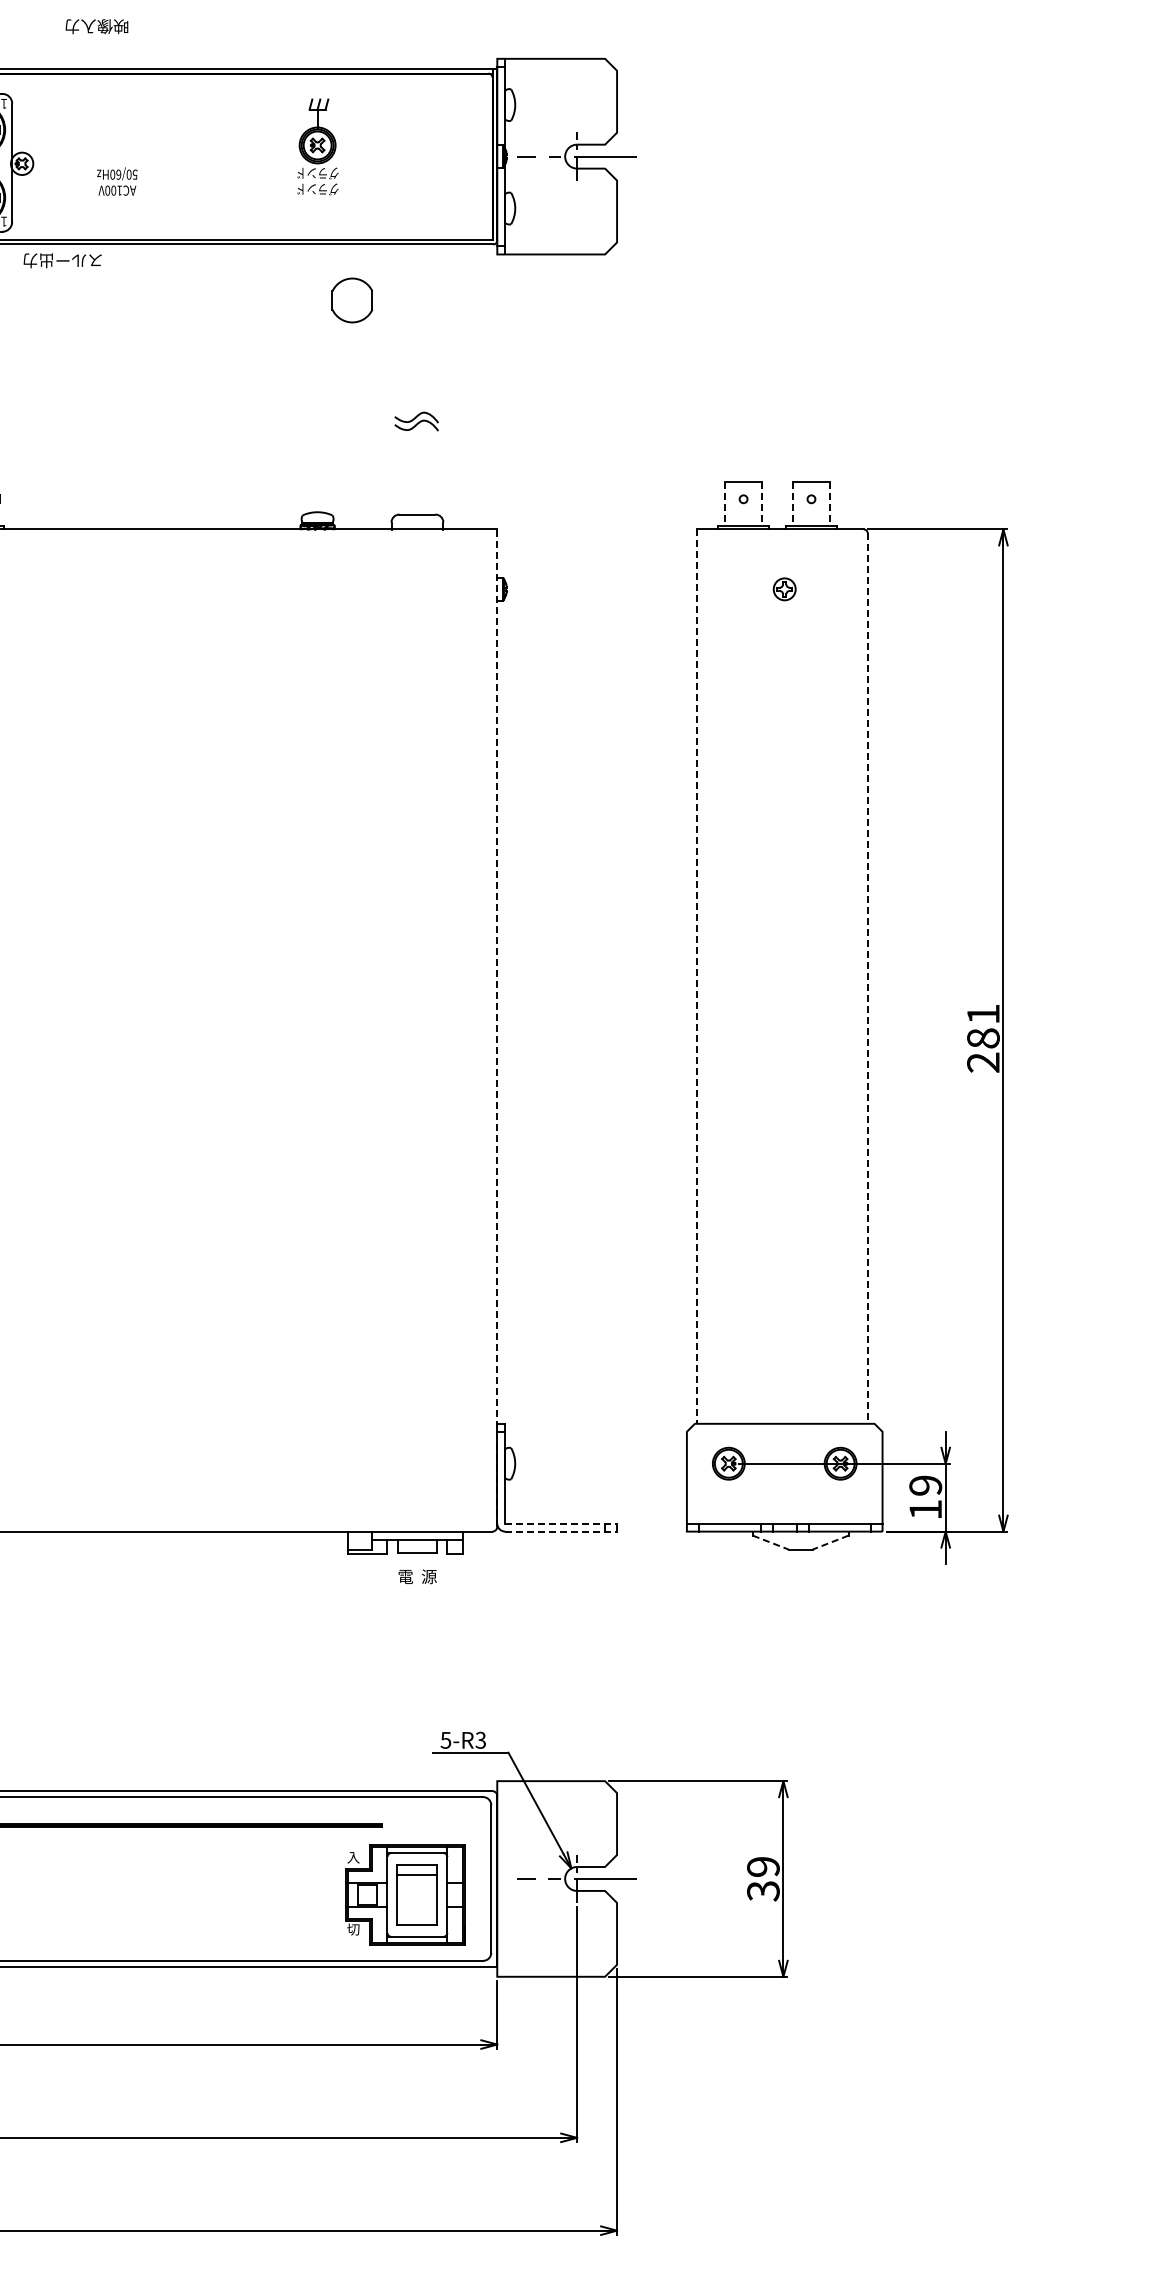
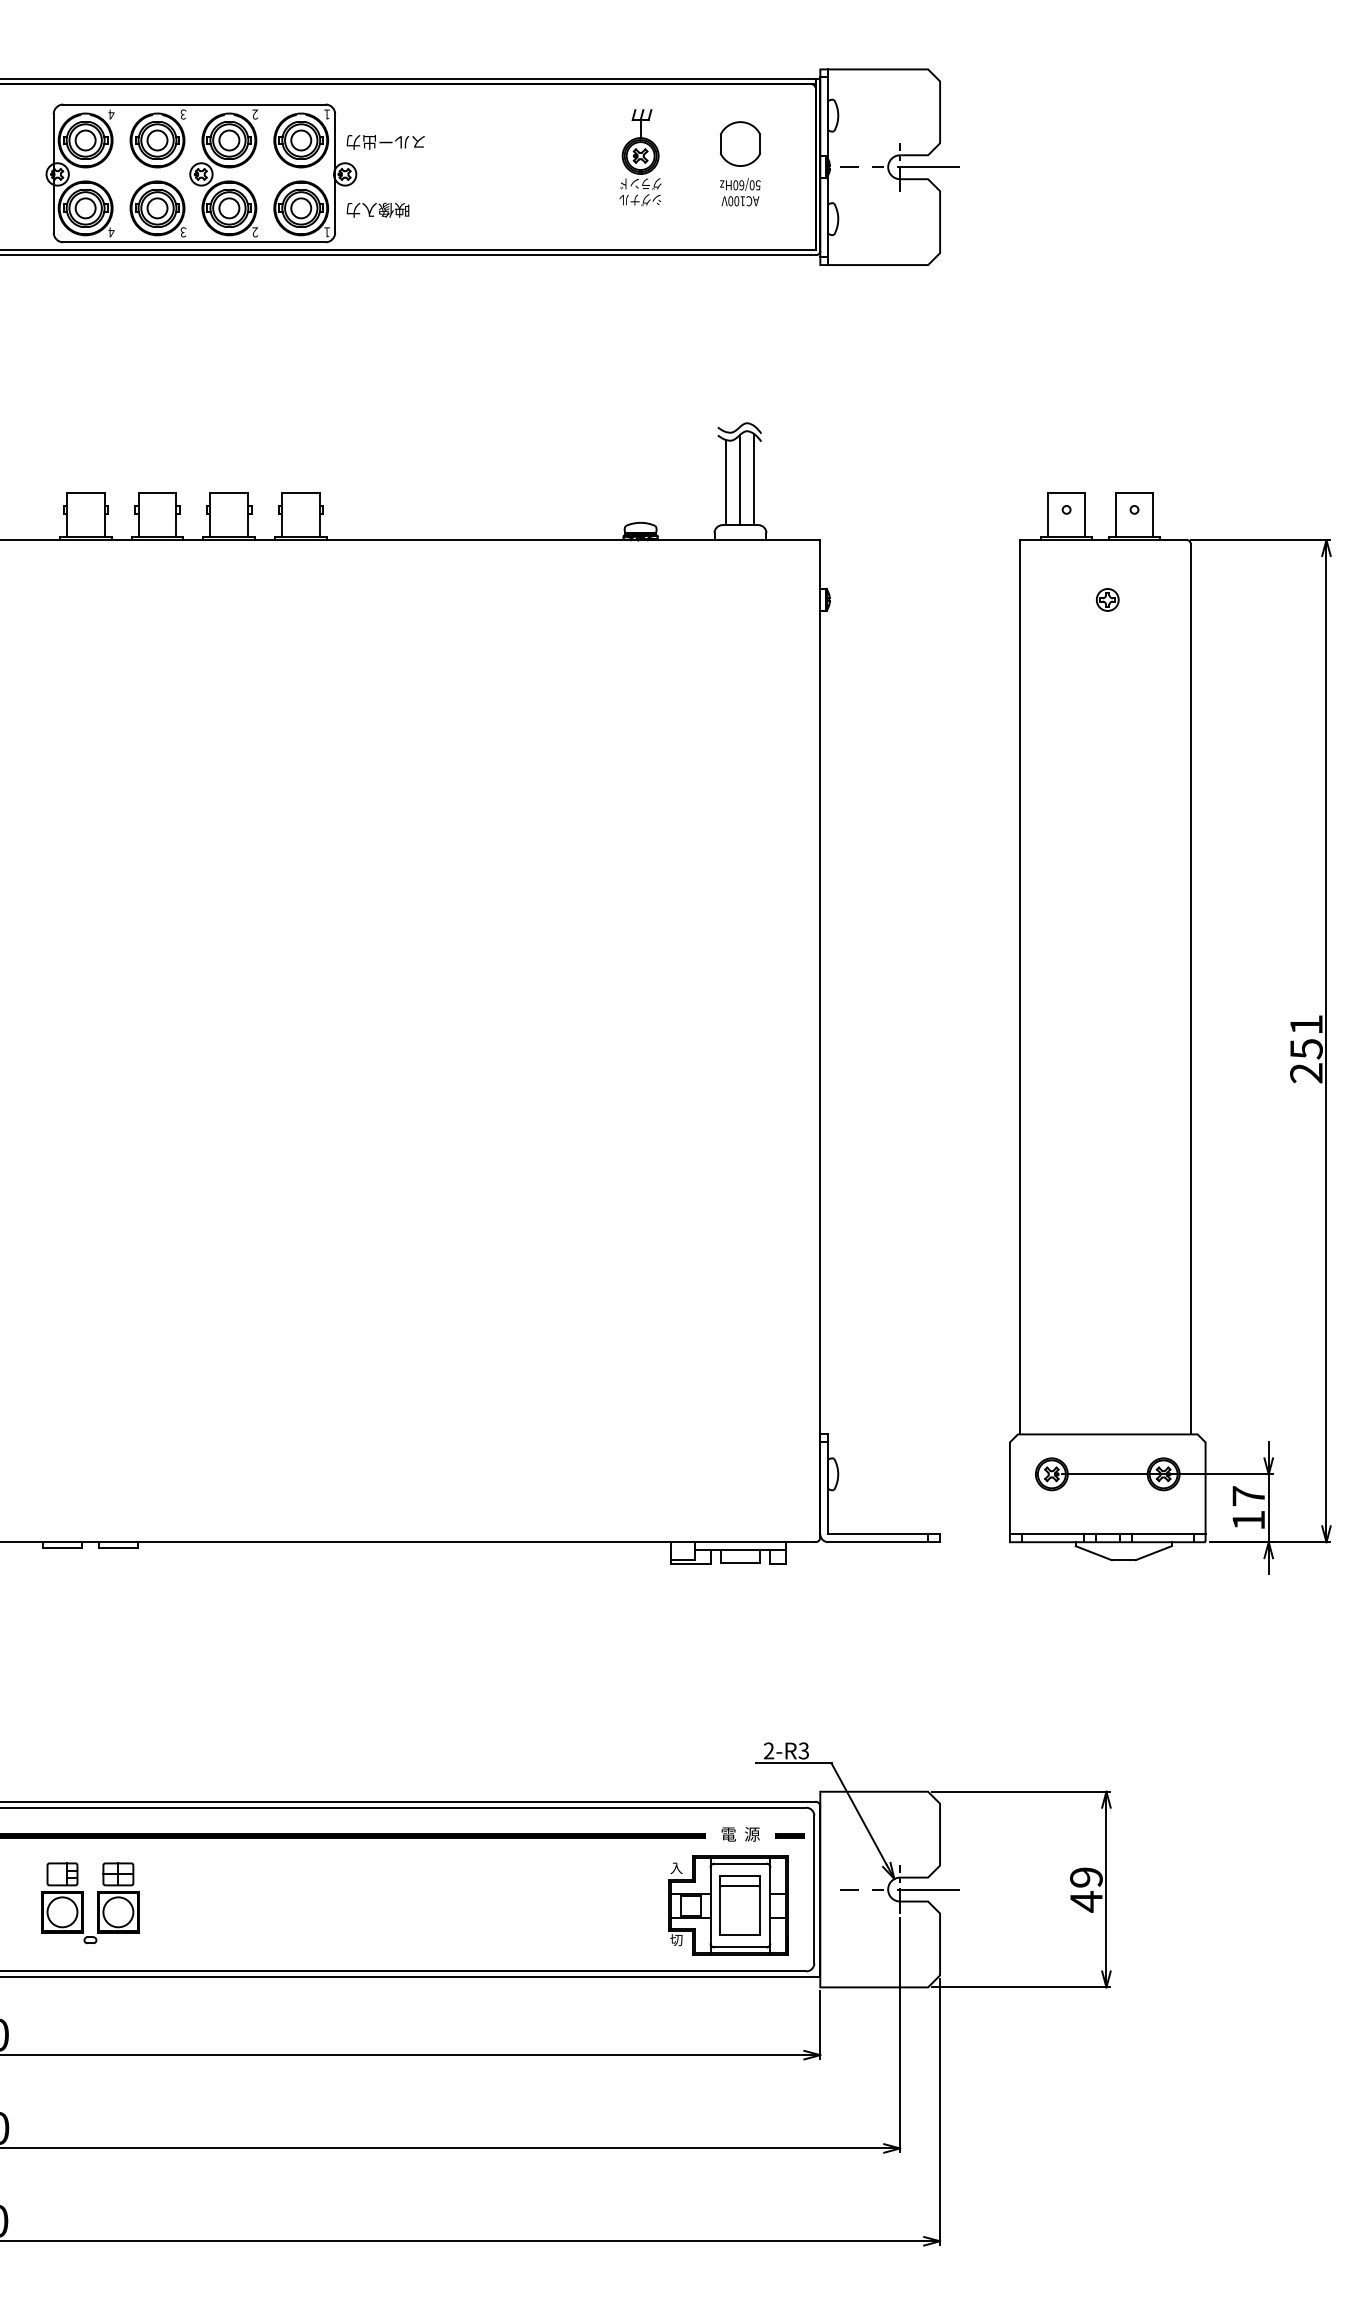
text: (96, 25) -> (377, 209), moved
text: (117, 181) -> (740, 192), moved
text: (317, 189) -> (640, 200), グランド -> シグナル
text: (62, 260) -> (385, 142), moved
part: (352, 299) -> (740, 143), moved
line: (417, 468) -> (740, 479), added
line: (431, 468) -> (754, 479), added
line: (403, 471) -> (726, 482), added
line: (724, 503) -> (1047, 514), dashed -> solid
line: (762, 503) -> (1085, 514), dashed -> solid
line: (792, 503) -> (1115, 514), dashed -> solid
line: (830, 503) -> (1153, 514), dashed -> solid
line: (696, 976) -> (1019, 987), dashed -> solid
line: (867, 978) -> (1190, 989), dashed -> solid
line: (497, 1027) -> (820, 1038), dashed -> solid
text: (983, 1038) -> (1306, 1049), 281 -> 251
text: (925, 1485) -> (1248, 1496), 19 -> 17
line: (561, 1523) -> (884, 1534), dashed -> solid
line: (561, 1531) -> (884, 1542), dashed -> solid
line: (771, 1542) -> (1094, 1553), dashed -> solid
line: (830, 1542) -> (1153, 1553), dashed -> solid
text: (417, 1576) -> (740, 1834), moved
text: (445, 1739) -> (768, 1750), 5-R3 -> 2-R3
part: (466, 1824) -> (789, 1835), added
text: (763, 1890) -> (1086, 1901), 39 -> 49

